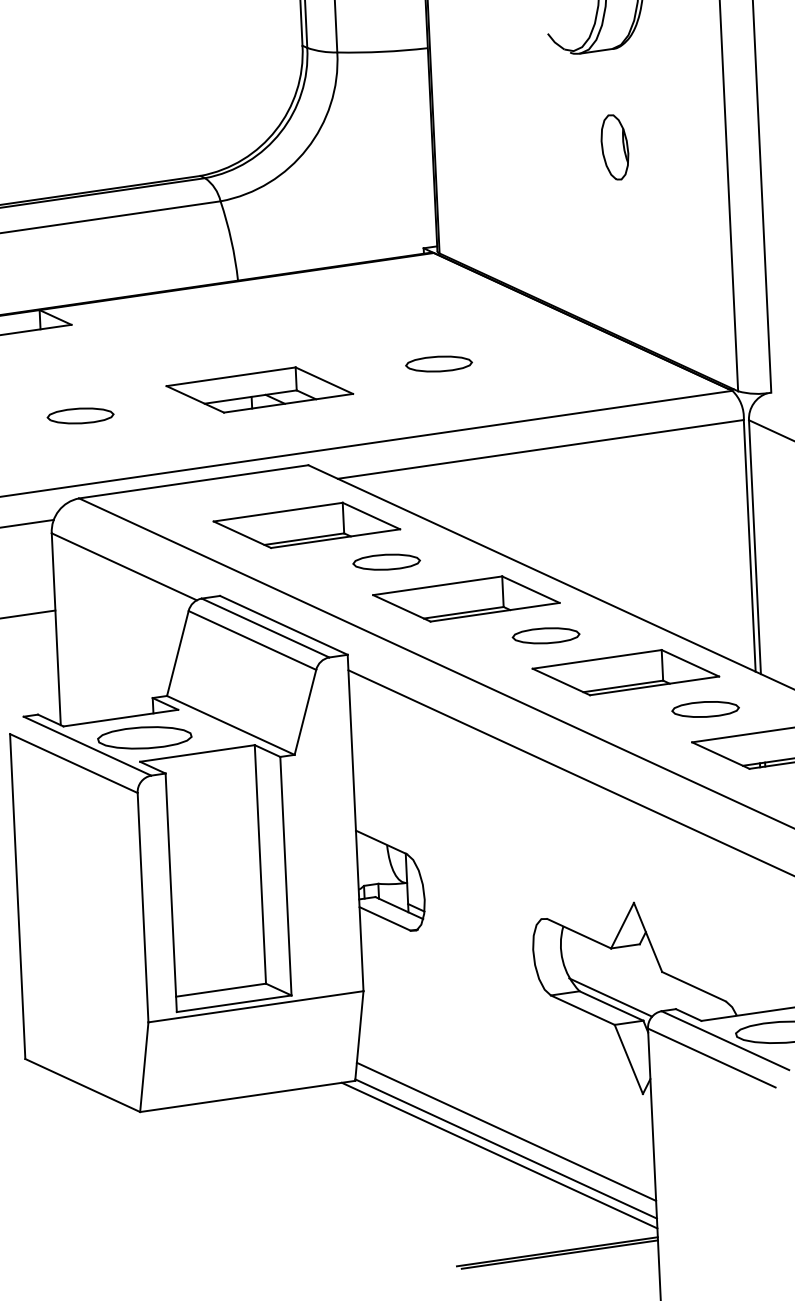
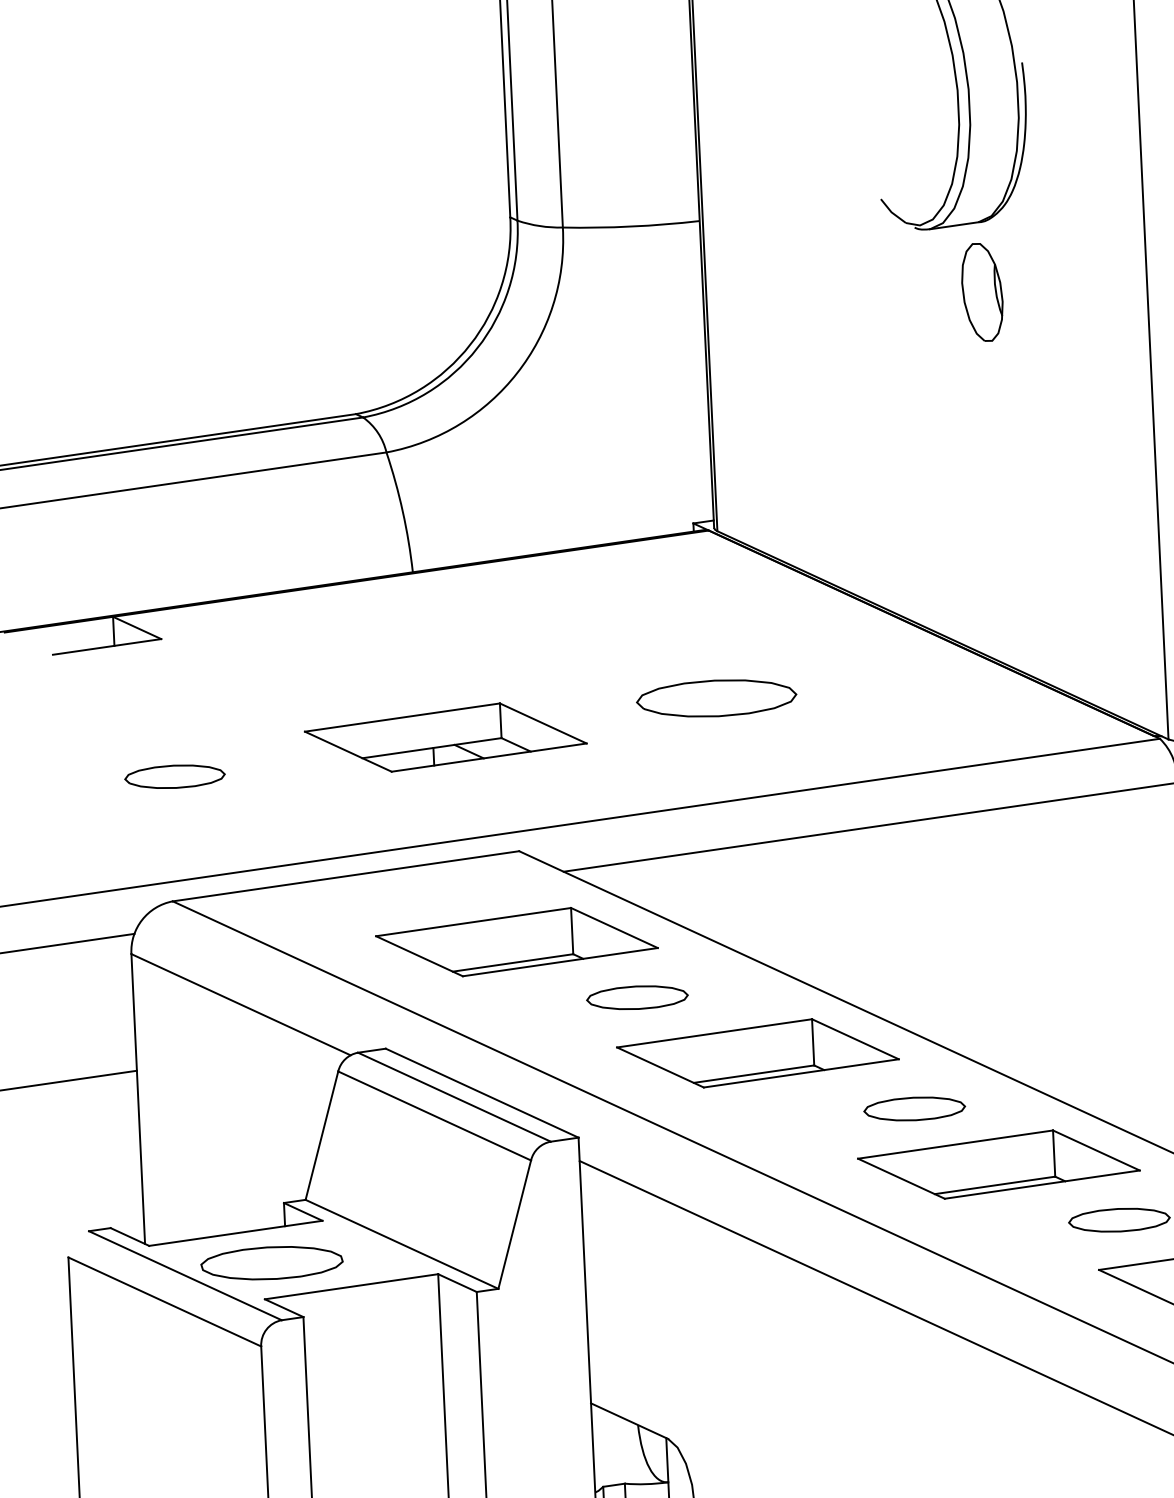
part: (614, 147) -> (981, 292), moved
part: (438, 363) -> (715, 697), size x1.6
part: (545, 635) -> (913, 1108), moved

